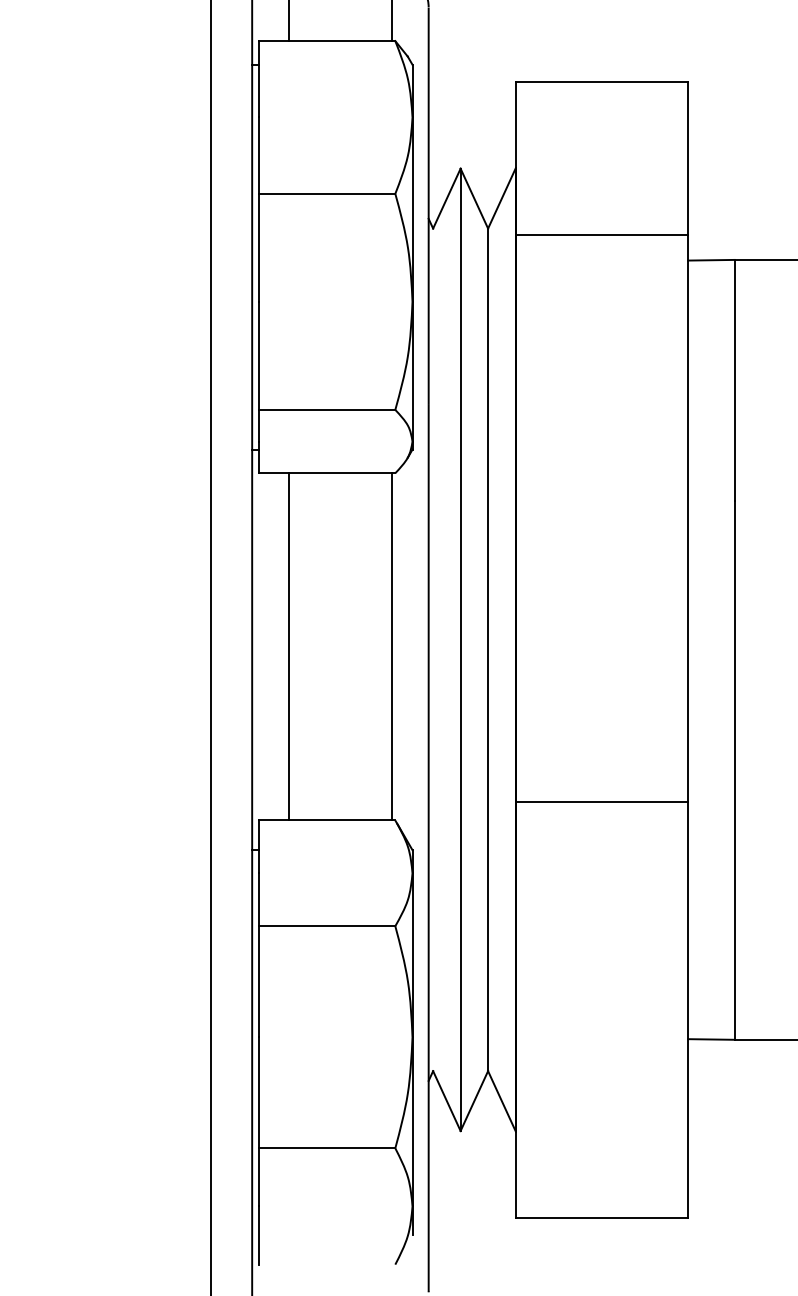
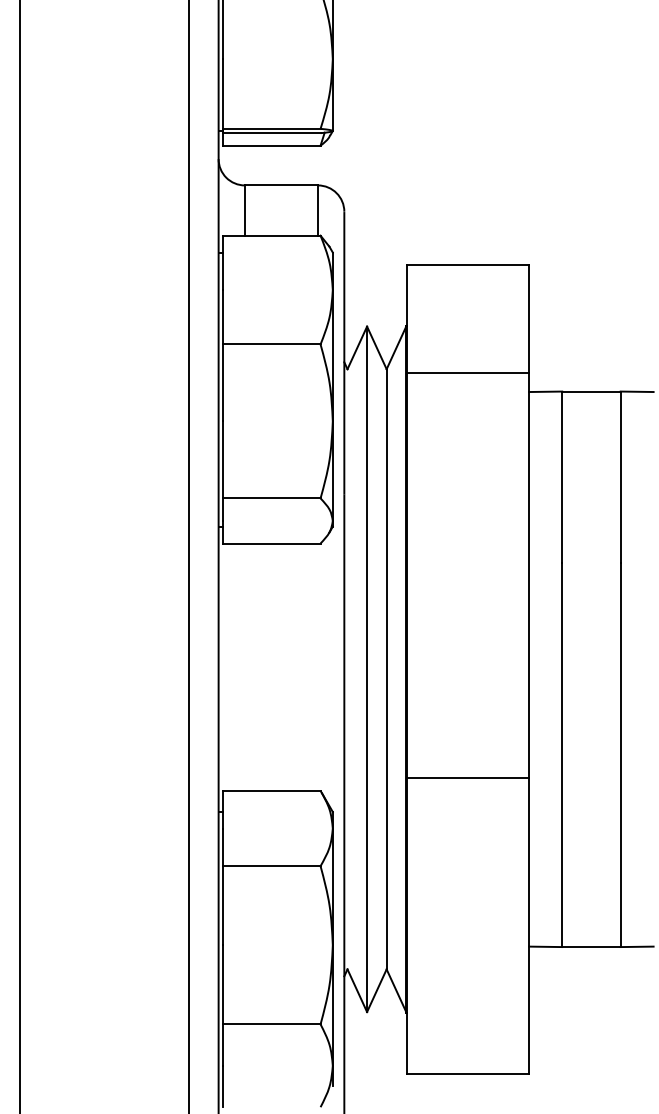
line: (288, 645) -> (244, 666), removed
line: (392, 645) -> (318, 666), removed

